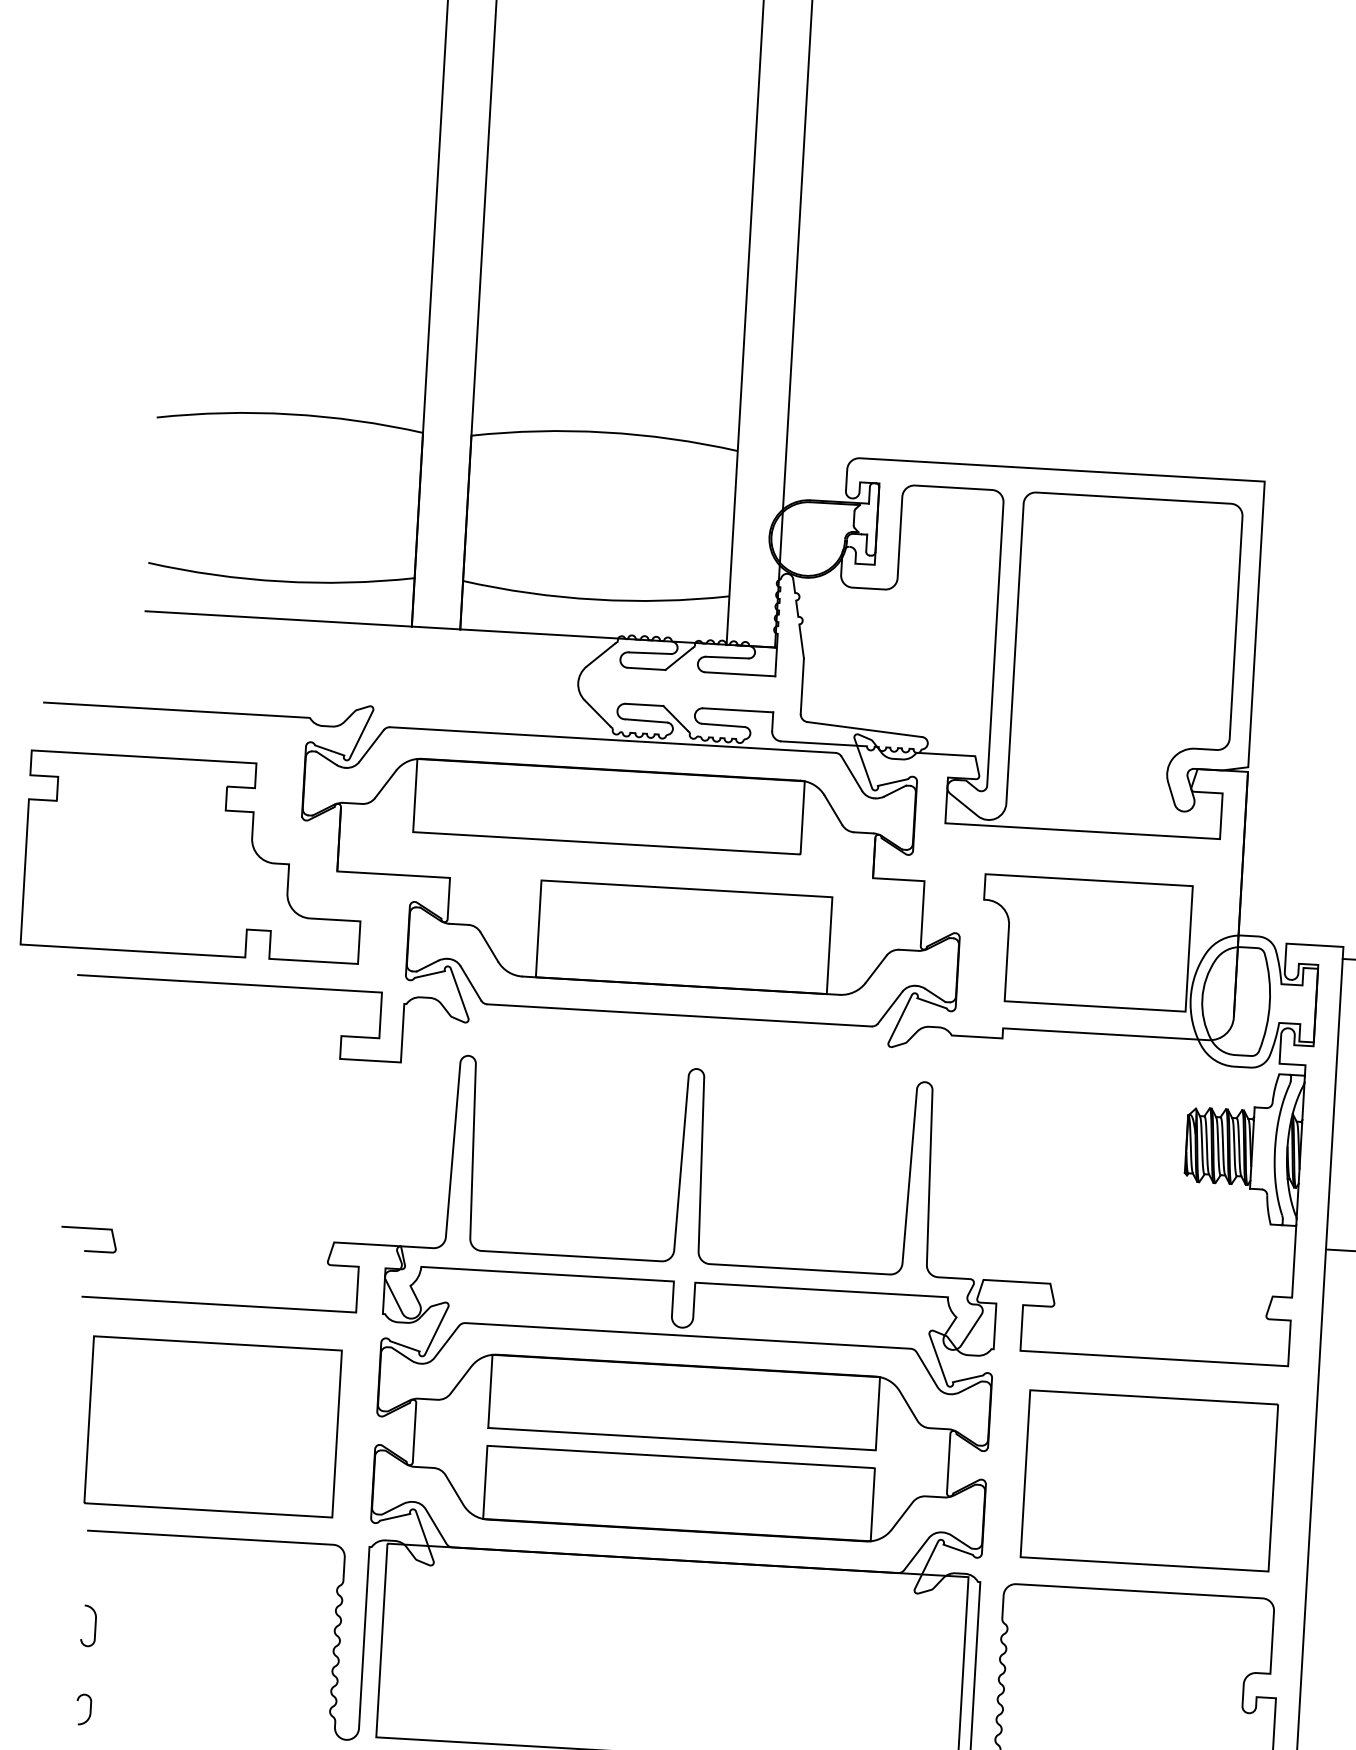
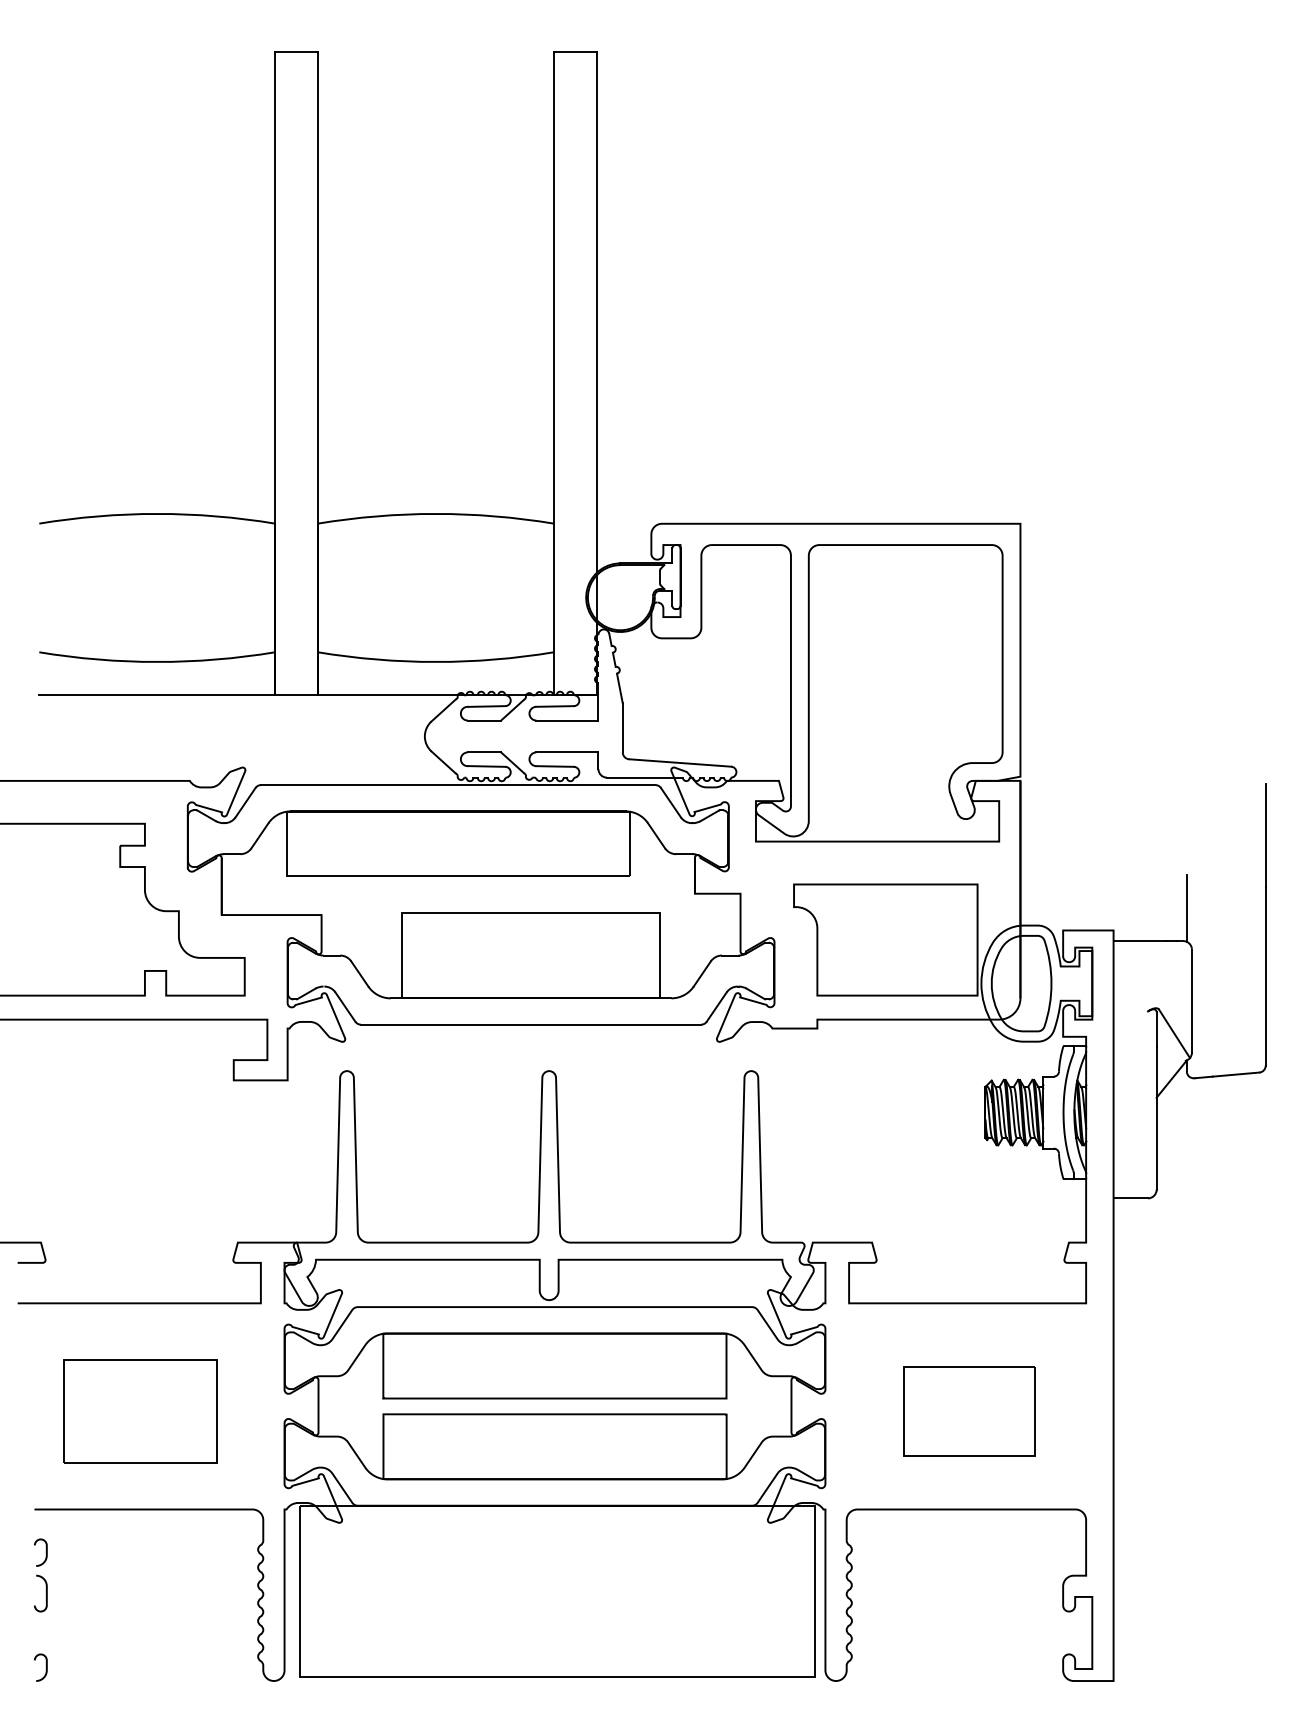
part: (213, 1426) -> (140, 1411), size x0.7
part: (1149, 1480) -> (969, 1411), size x0.6
curve: (96, 1583) -> (45, 1555), added

